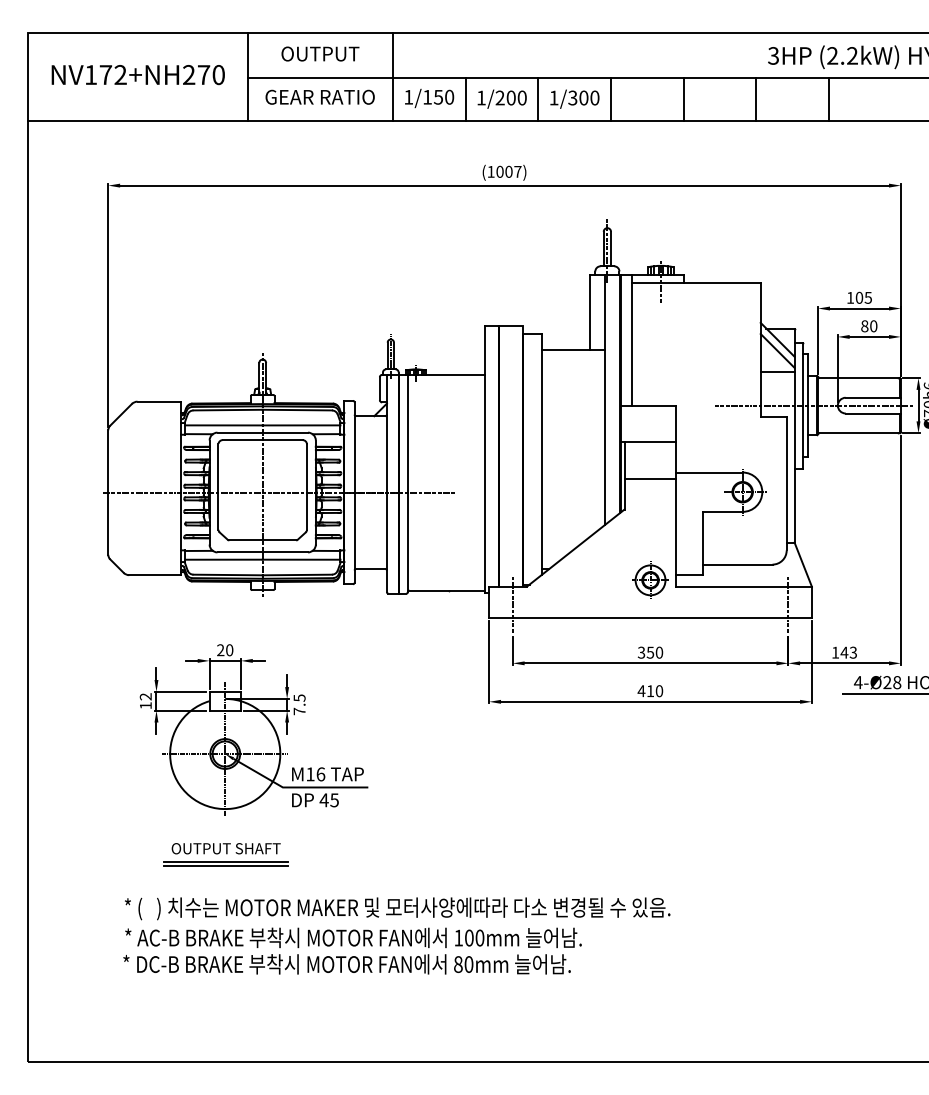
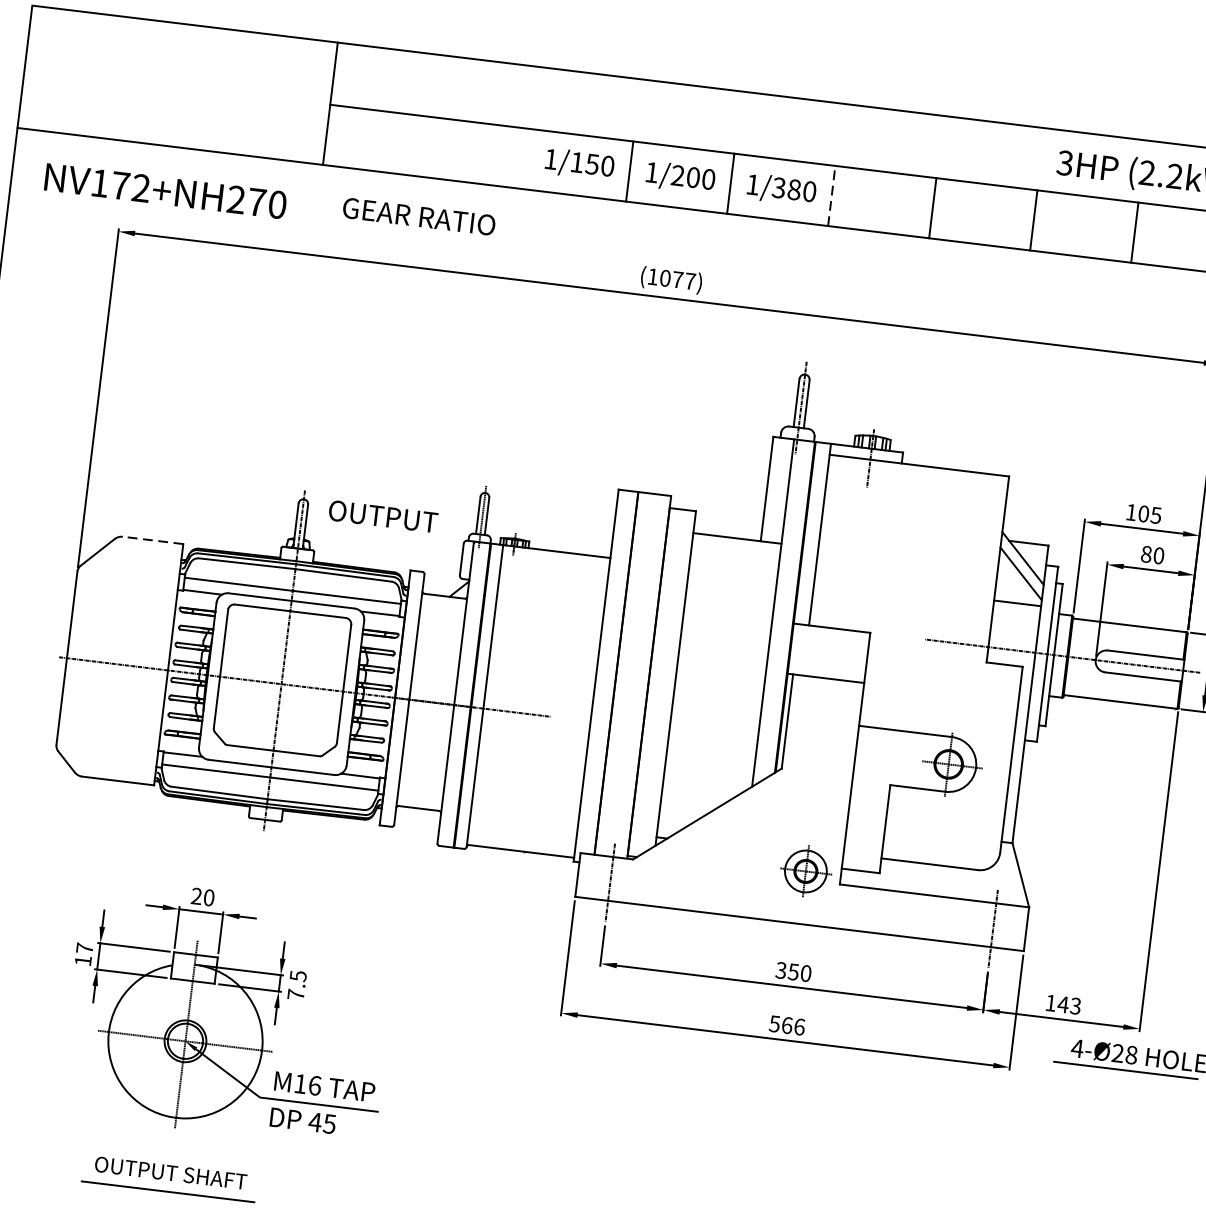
text: (320, 53) -> (383, 515), moved
text: (137, 75) -> (164, 191), moved
line: (392, 76) -> (531, 127), removed
text: (319, 96) -> (418, 215), moved
text: (583, 98) -> (793, 190), 1/300 -> 1/380
line: (610, 99) -> (831, 196), solid -> dashed
text: (508, 171) -> (677, 279), (1007) -> (1077)
line: (159, 401) -> (153, 540), solid -> dashed
line: (649, 478) -> (821, 729), removed
text: (650, 691) -> (787, 1025), 410 -> 566
text: (145, 696) -> (84, 947), 12 -> 17
line: (225, 865) -> (167, 1196), removed

